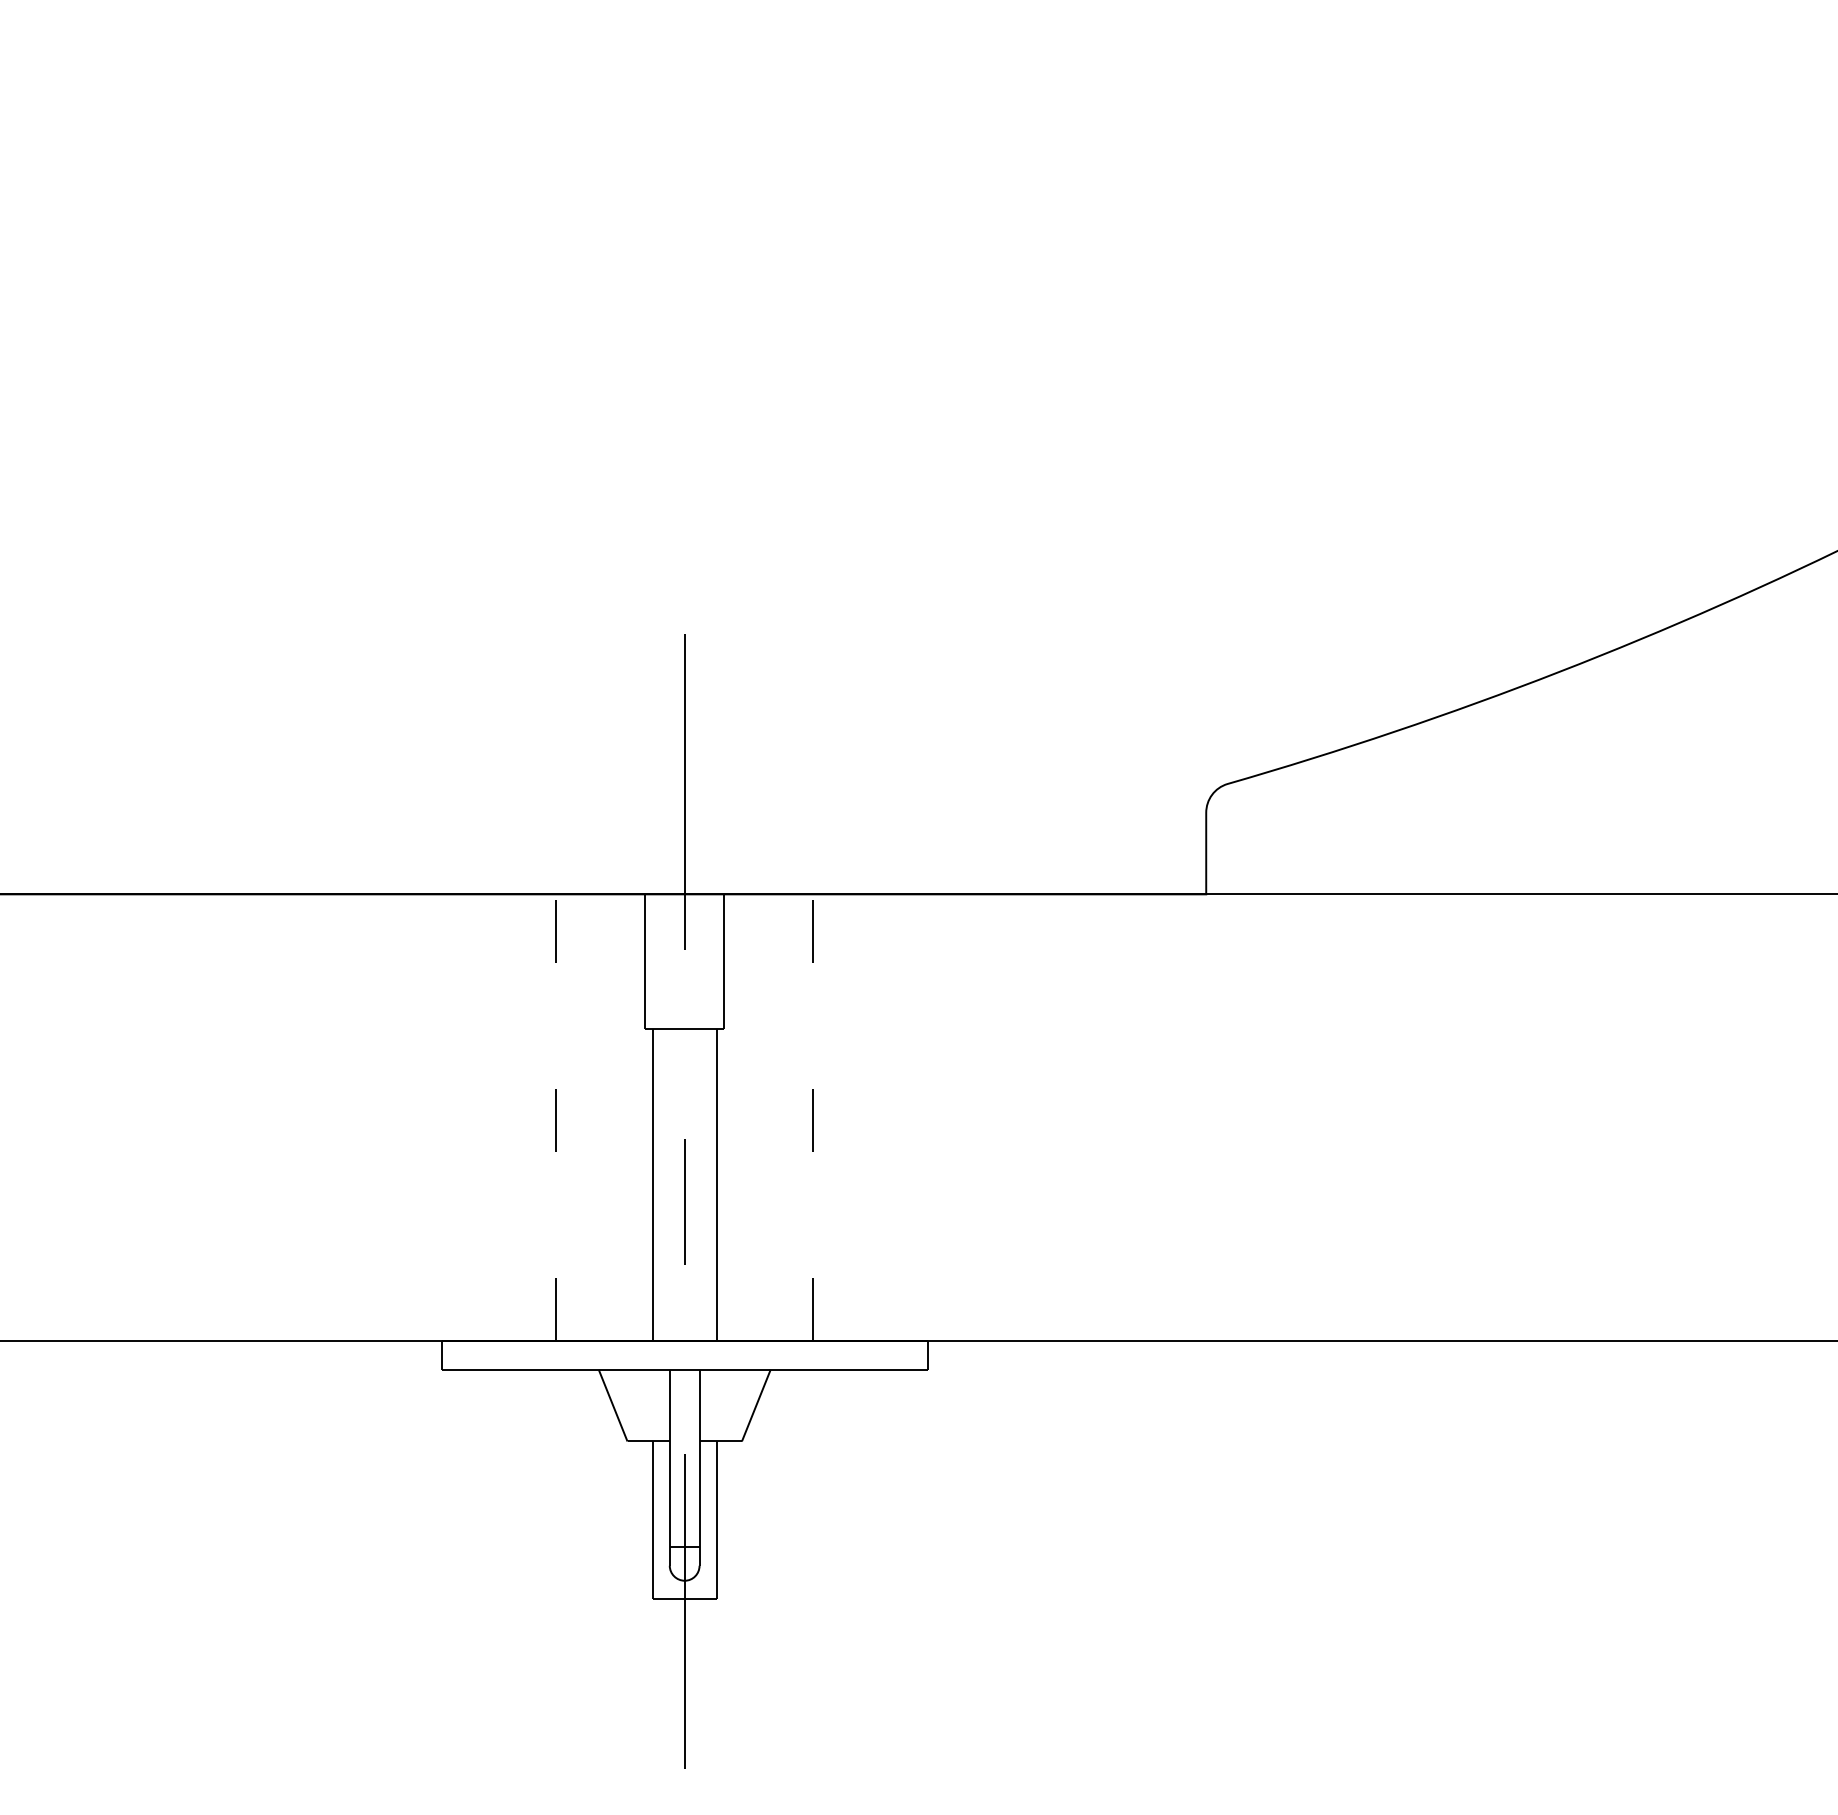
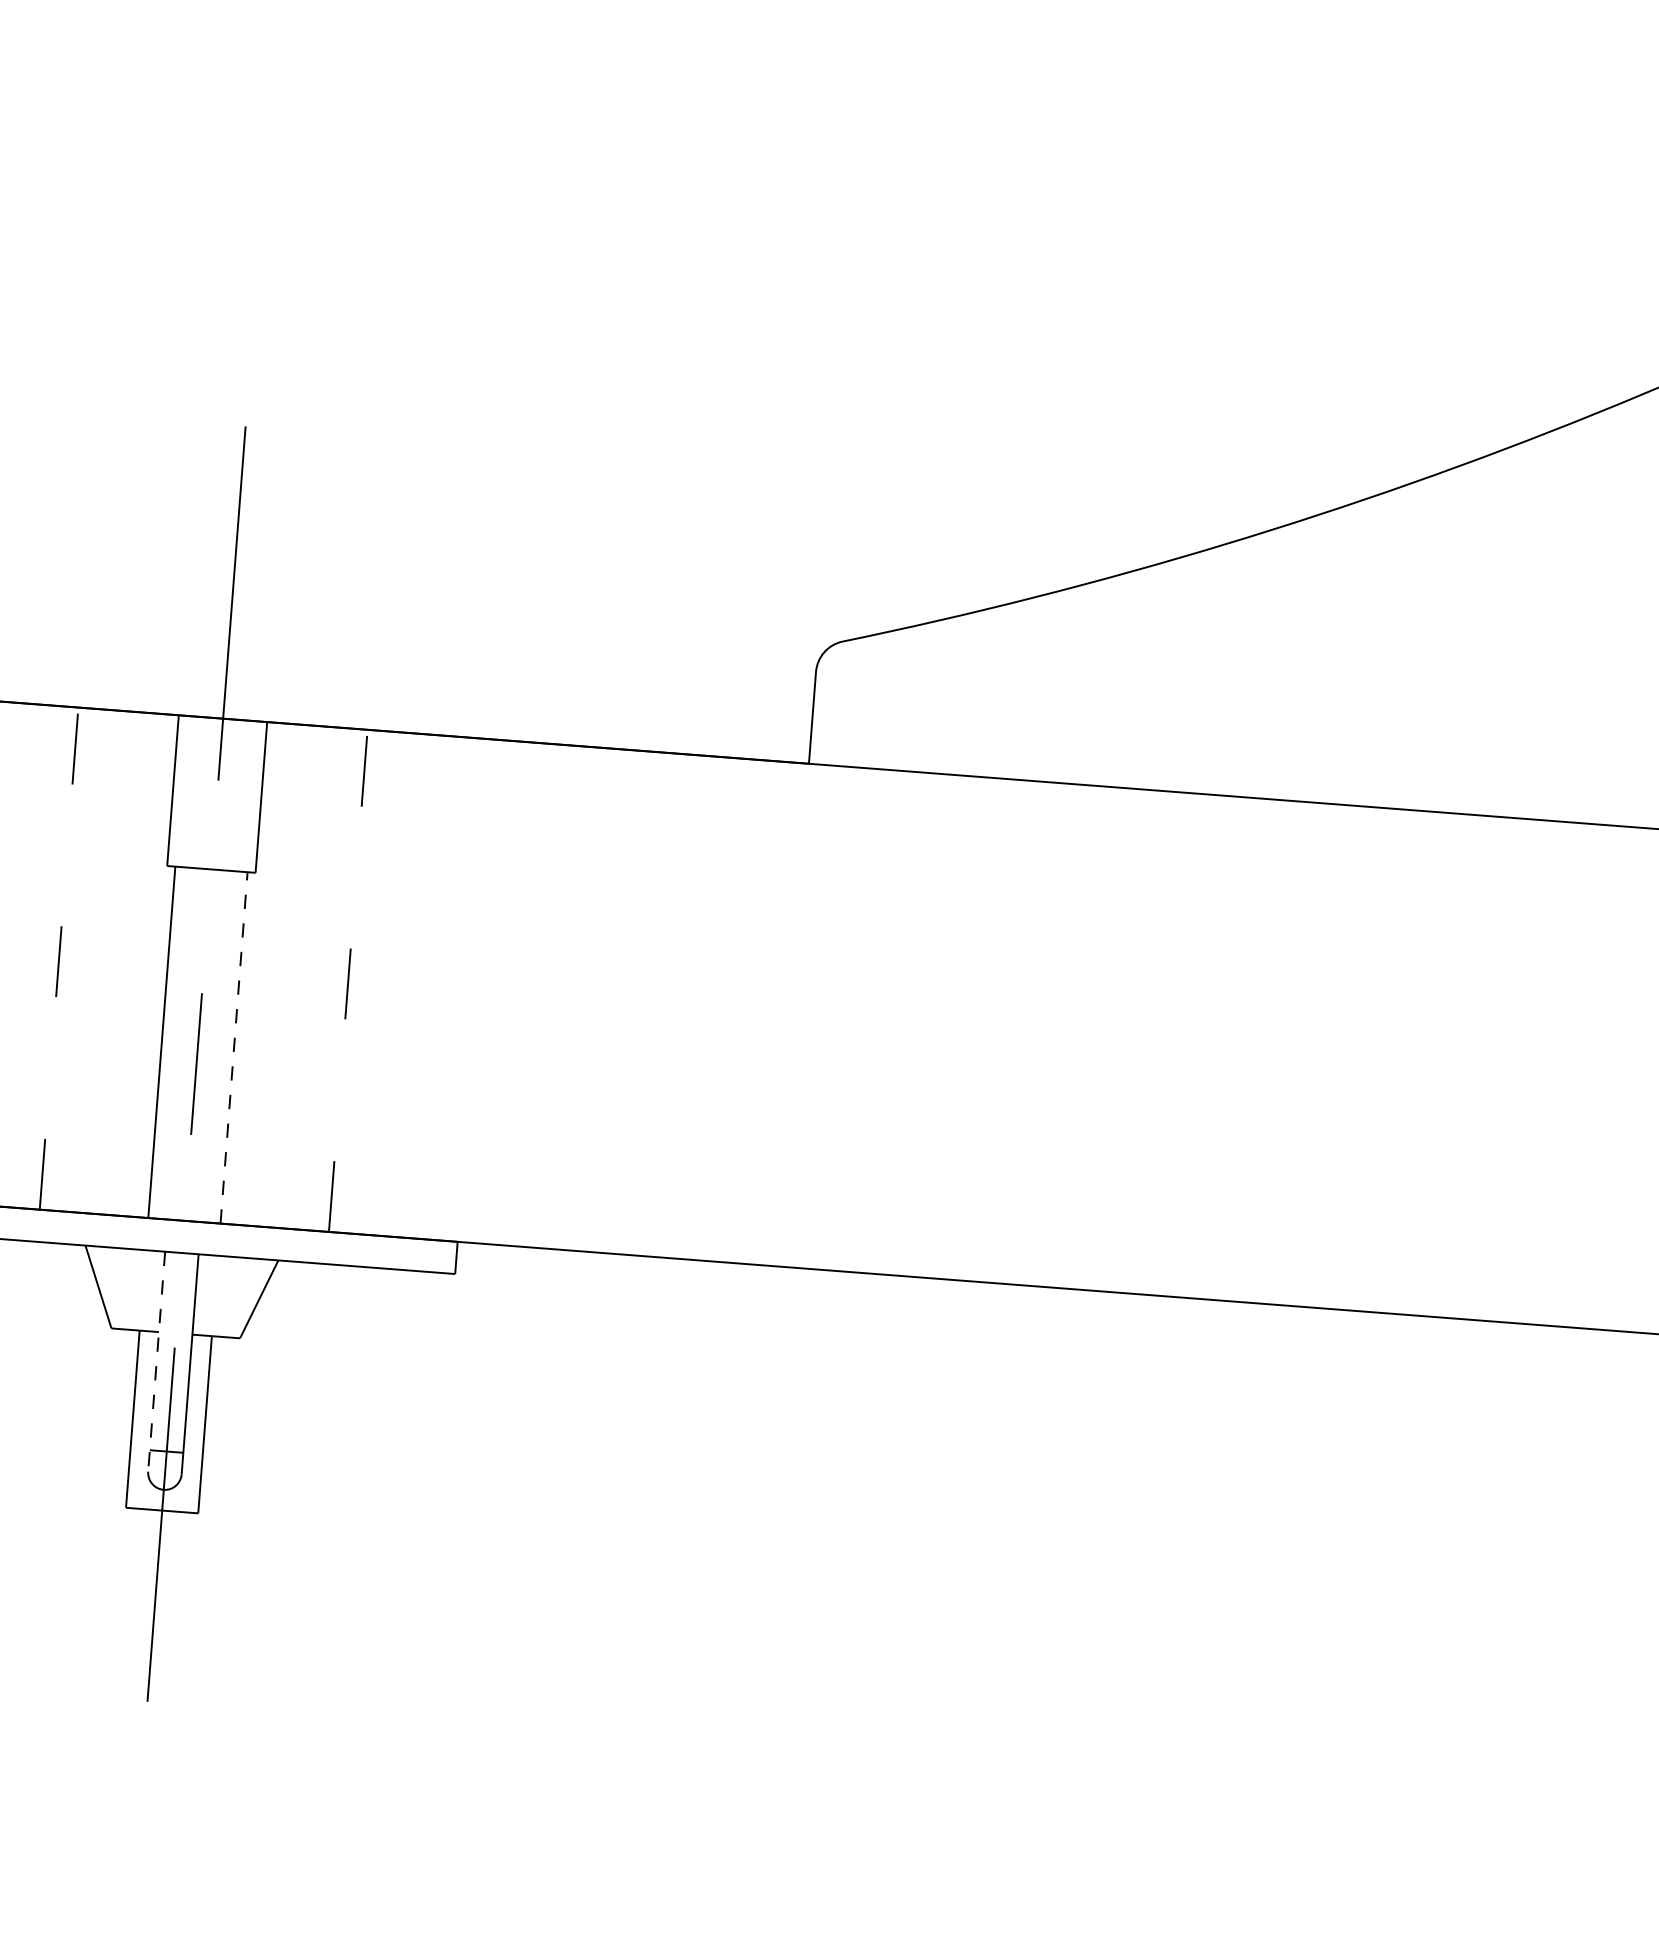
line: (716, 1184) -> (233, 1047), solid -> dashed
line: (669, 1467) -> (156, 1361), solid -> dashed

